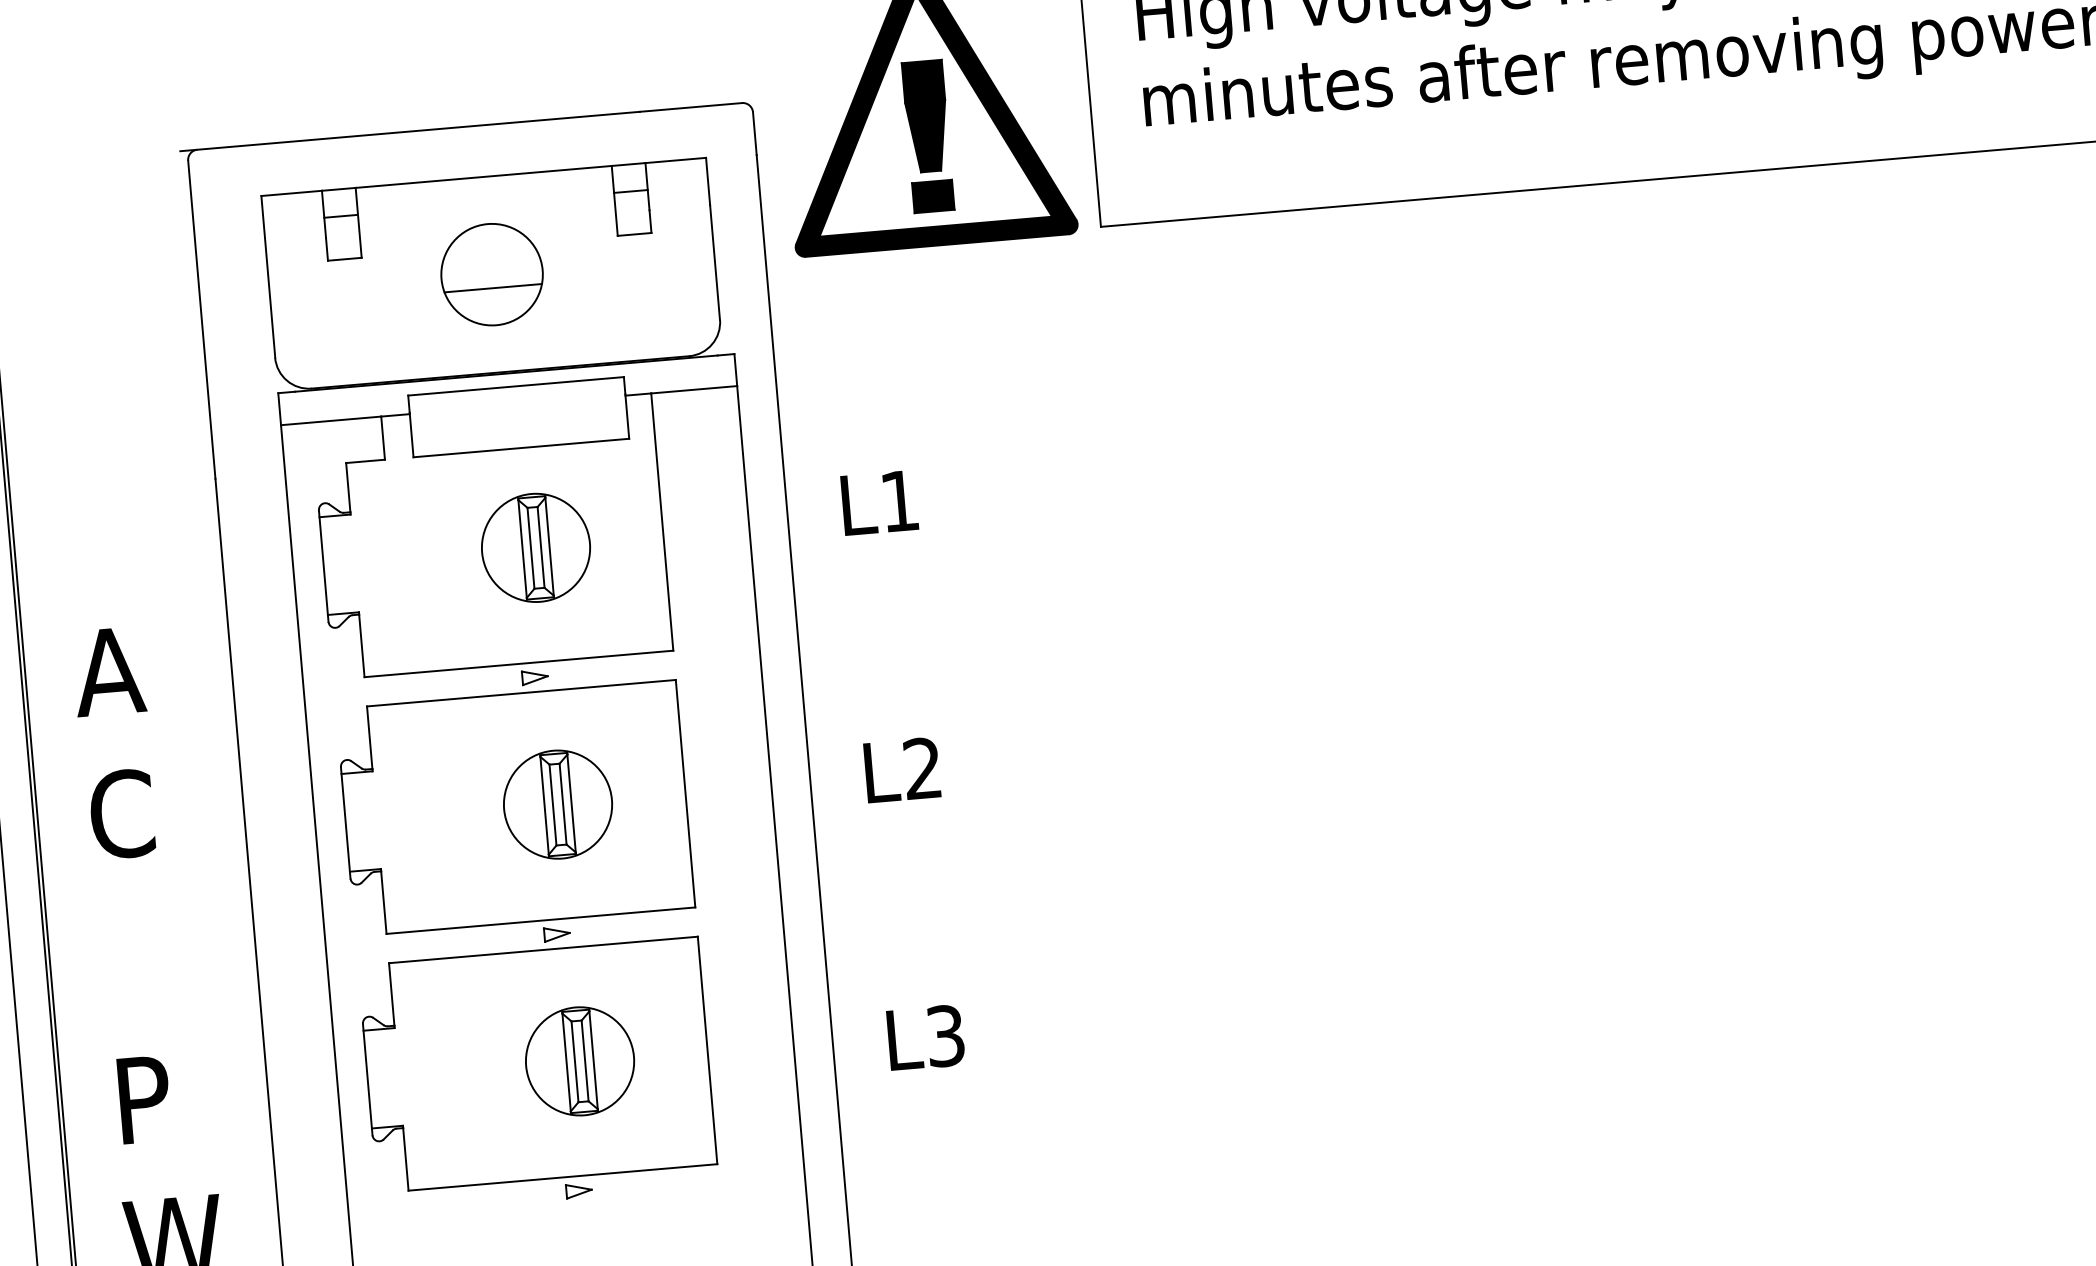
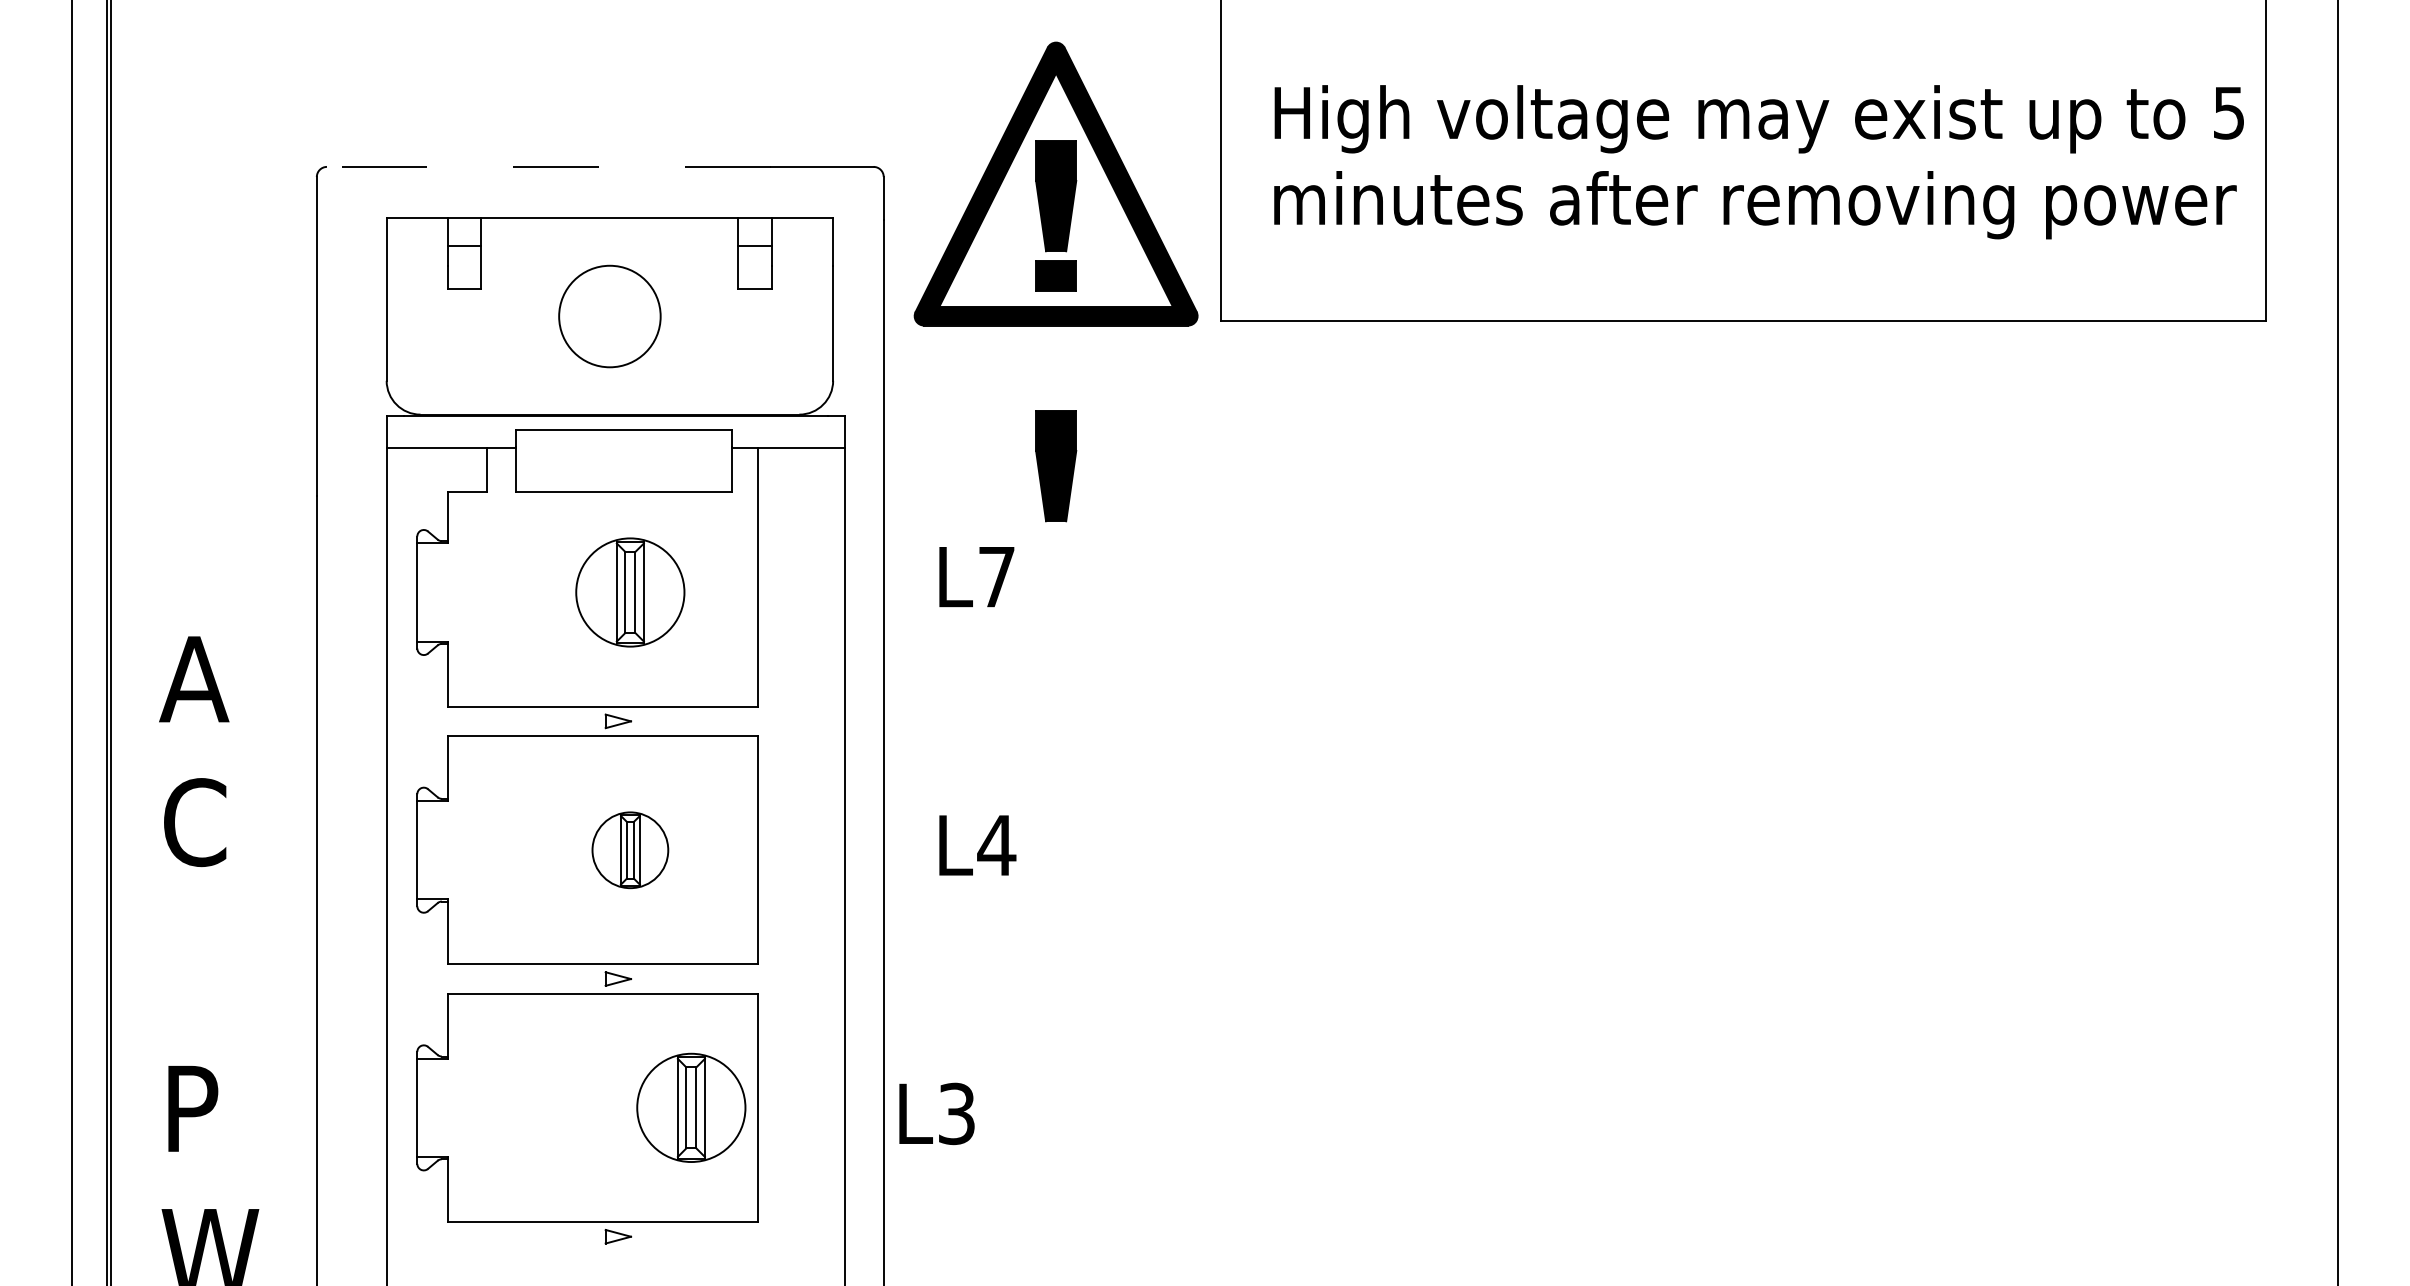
line: (410, 131) -> (540, 166), solid -> dashed
line: (492, 288) -> (609, 330), removed
part: (949, 385) -> (1056, 466), added
text: (899, 501) -> (996, 577), L1 -> L7
text: (922, 767) -> (996, 844), L2 -> L4
part: (558, 804) -> (630, 850), size x0.7
text: (925, 1037) -> (936, 1113), moved
part: (580, 1060) -> (691, 1107), moved

